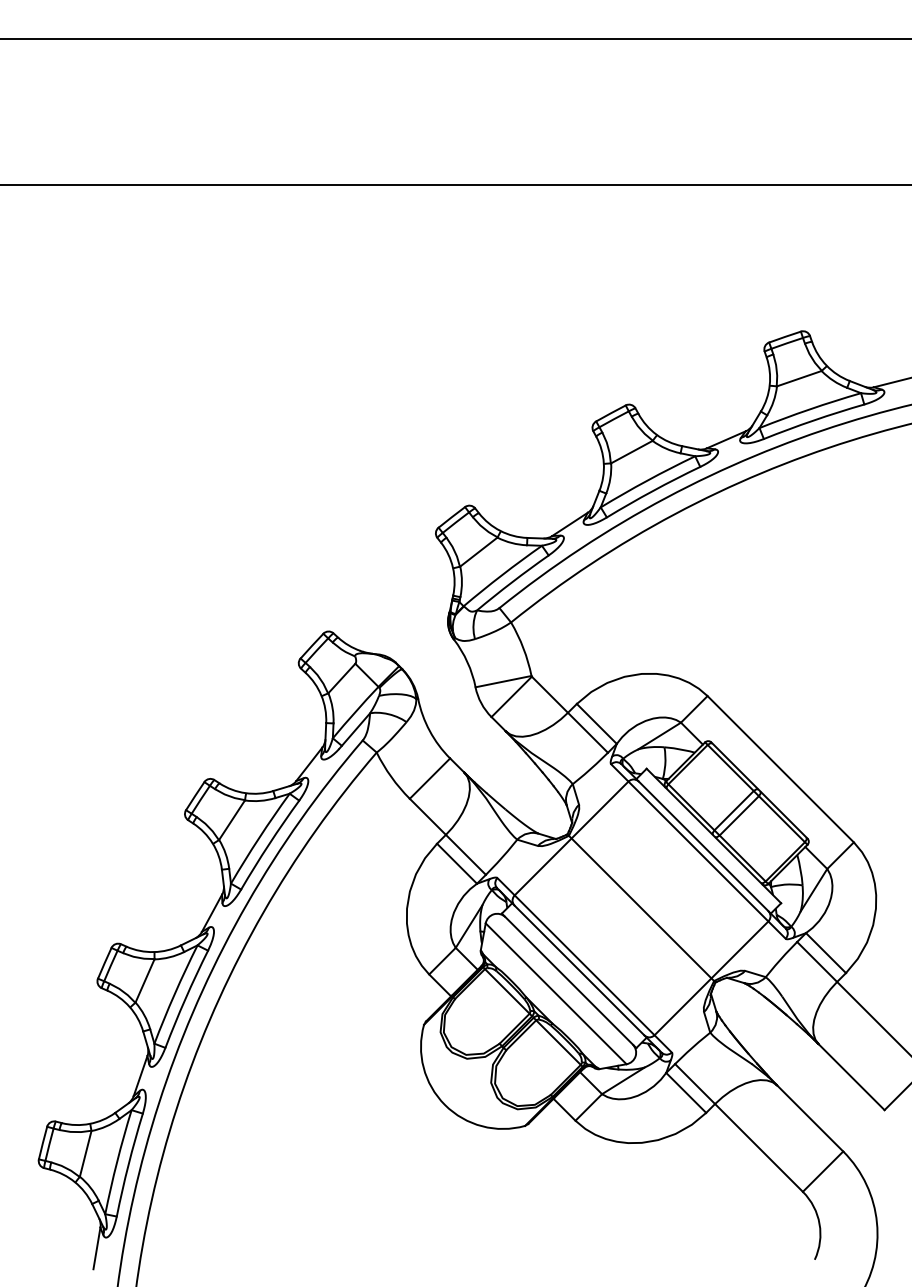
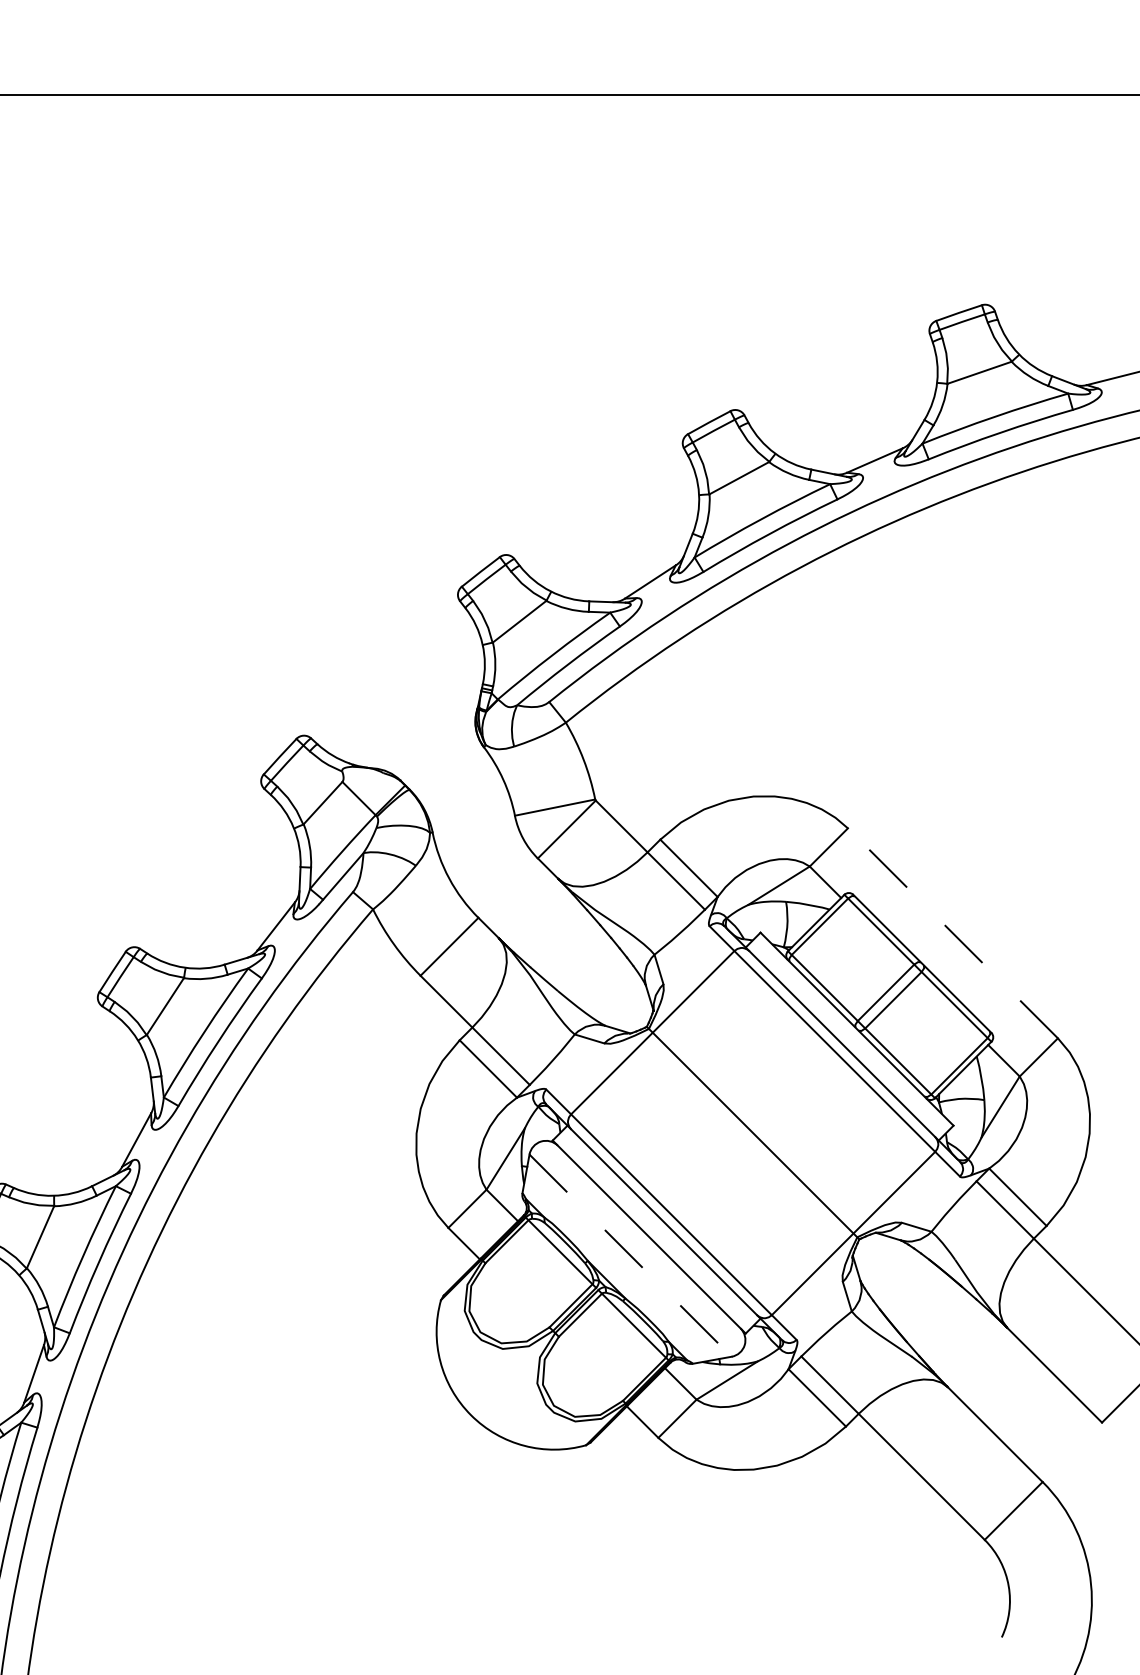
line: (780, 768) -> (952, 932), solid -> dashed
line: (556, 993) -> (631, 1255), solid -> dashed

